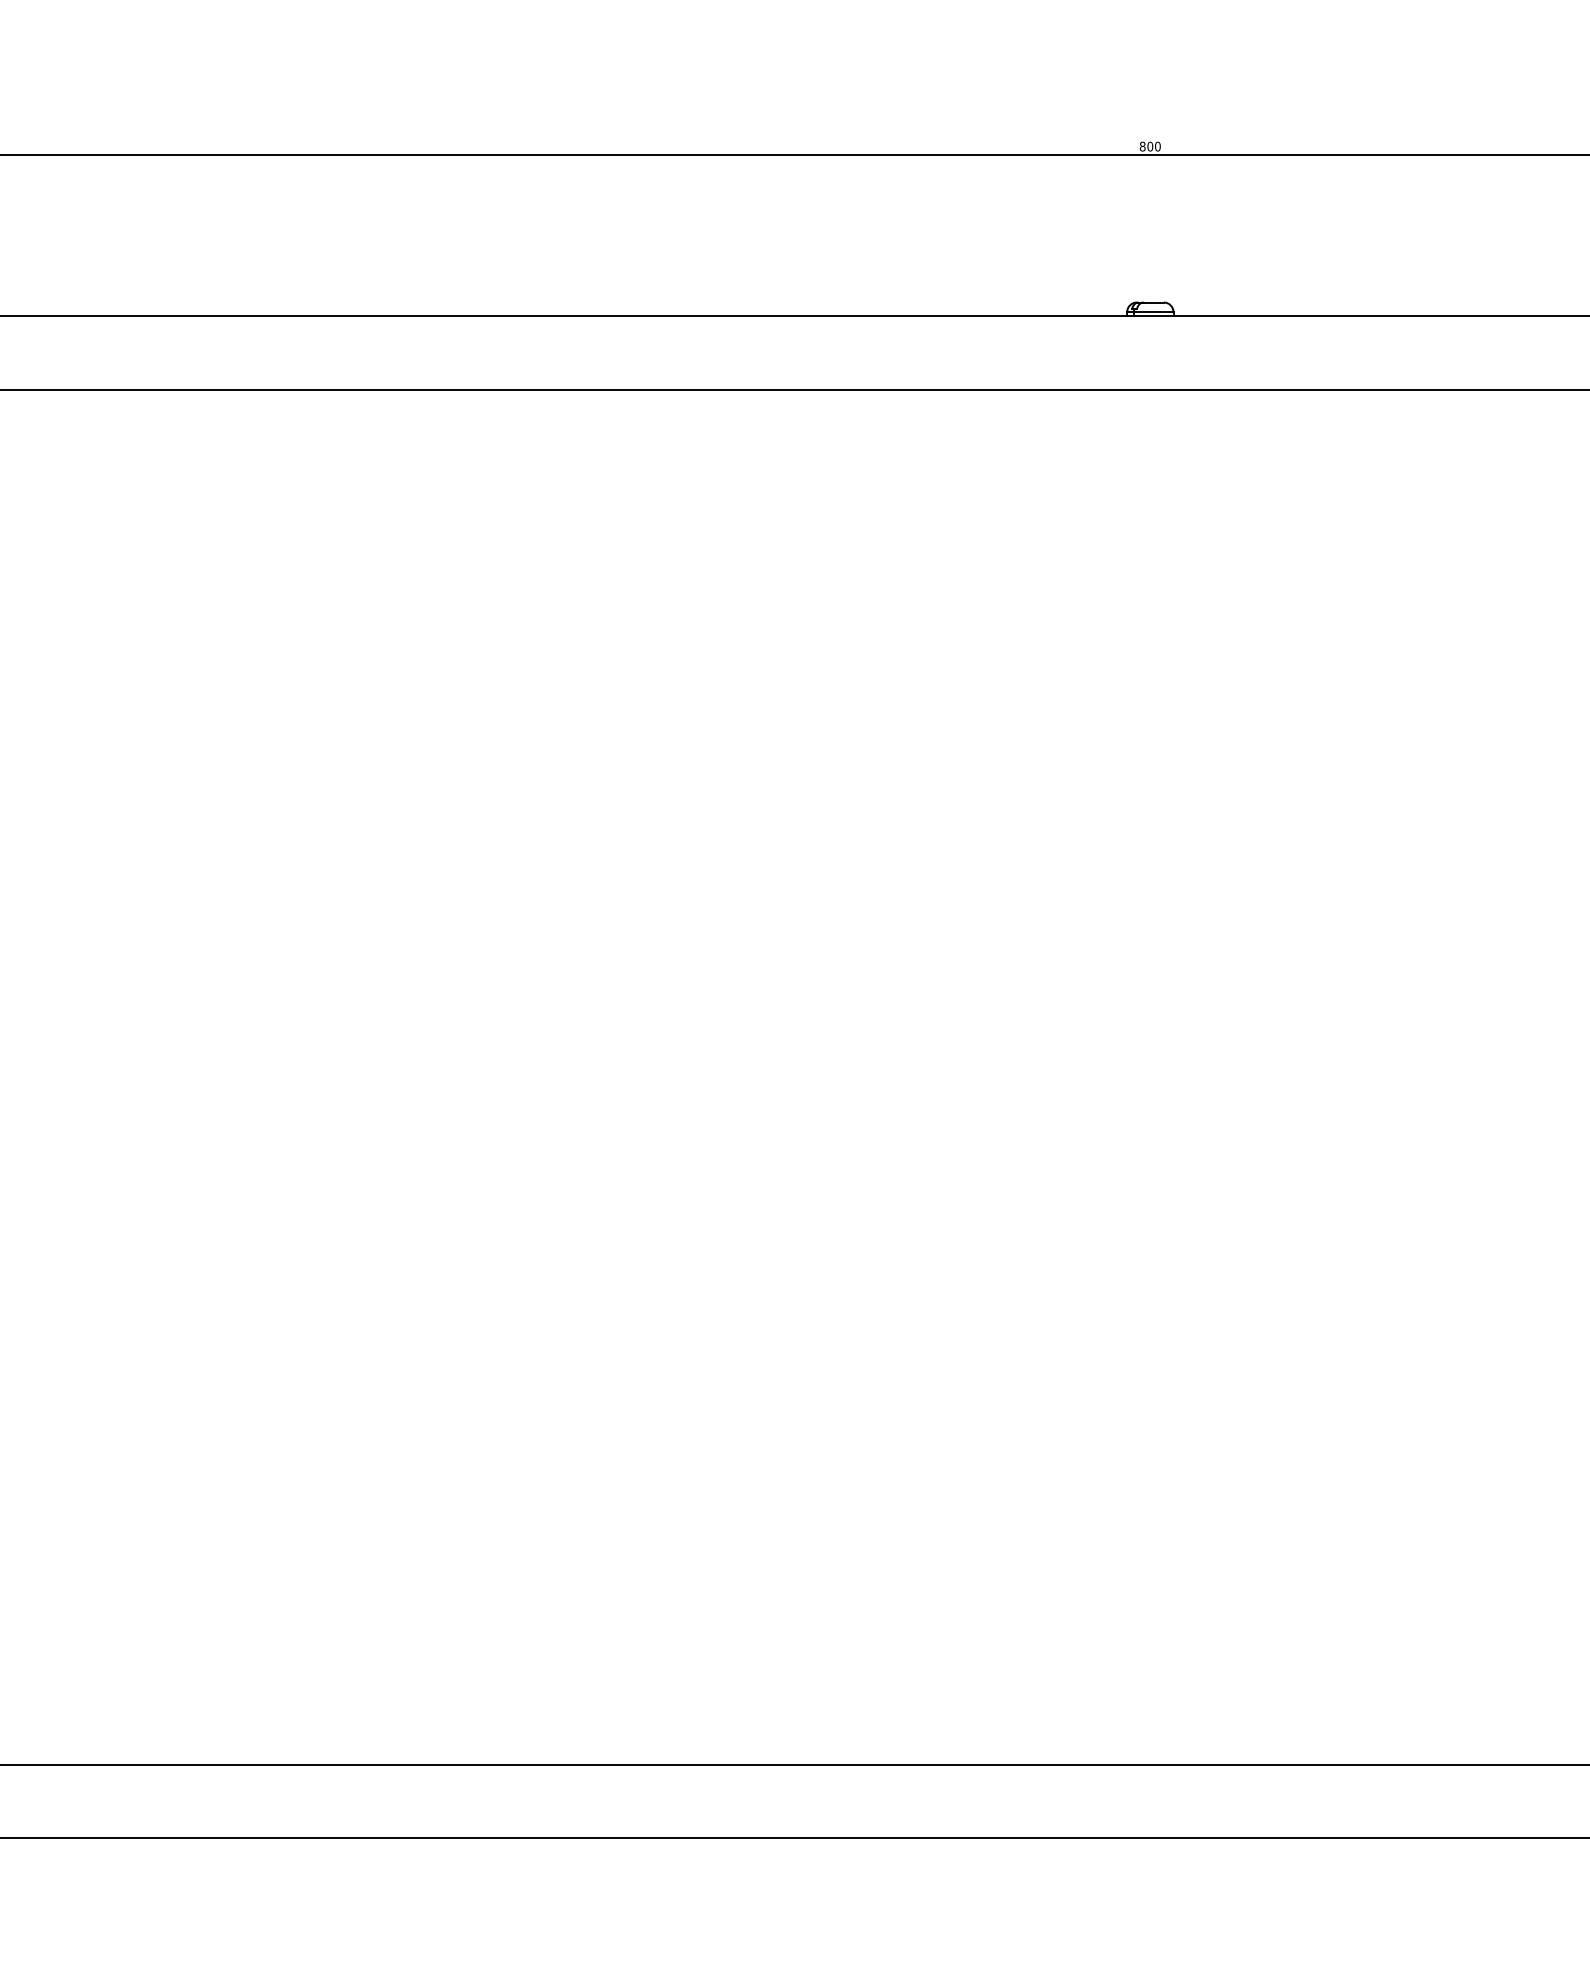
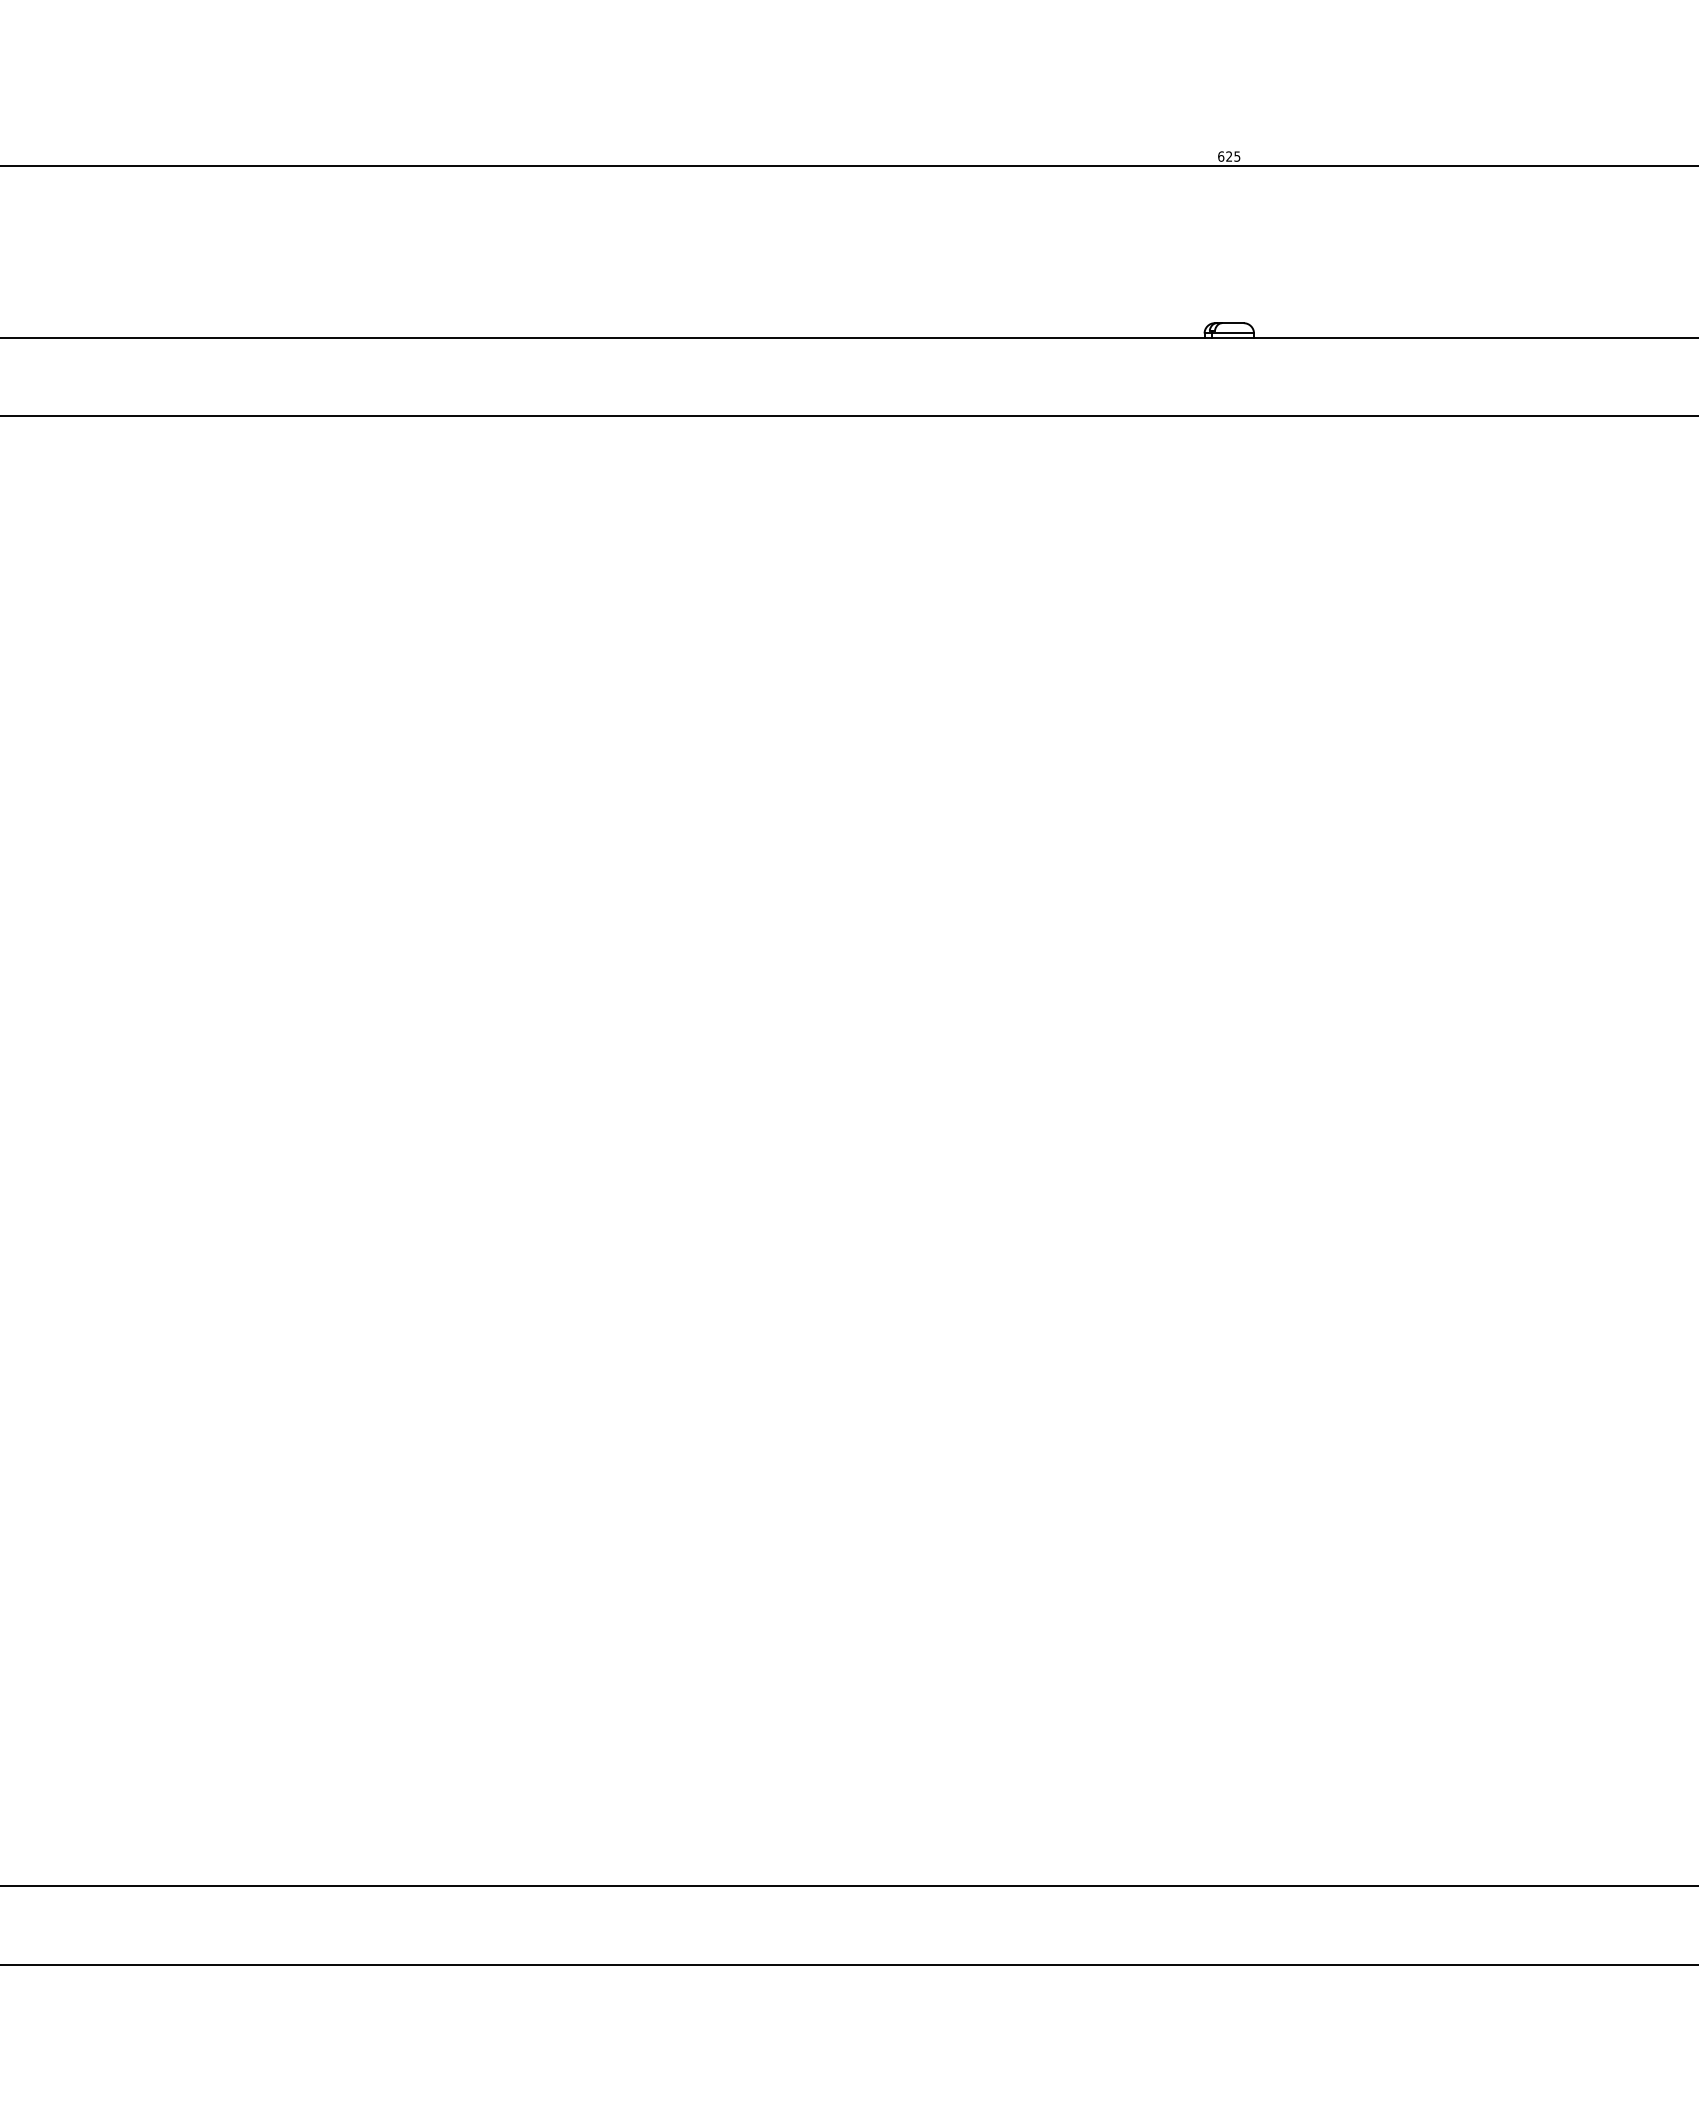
text: (1150, 146) -> (1229, 156), 800 -> 625

